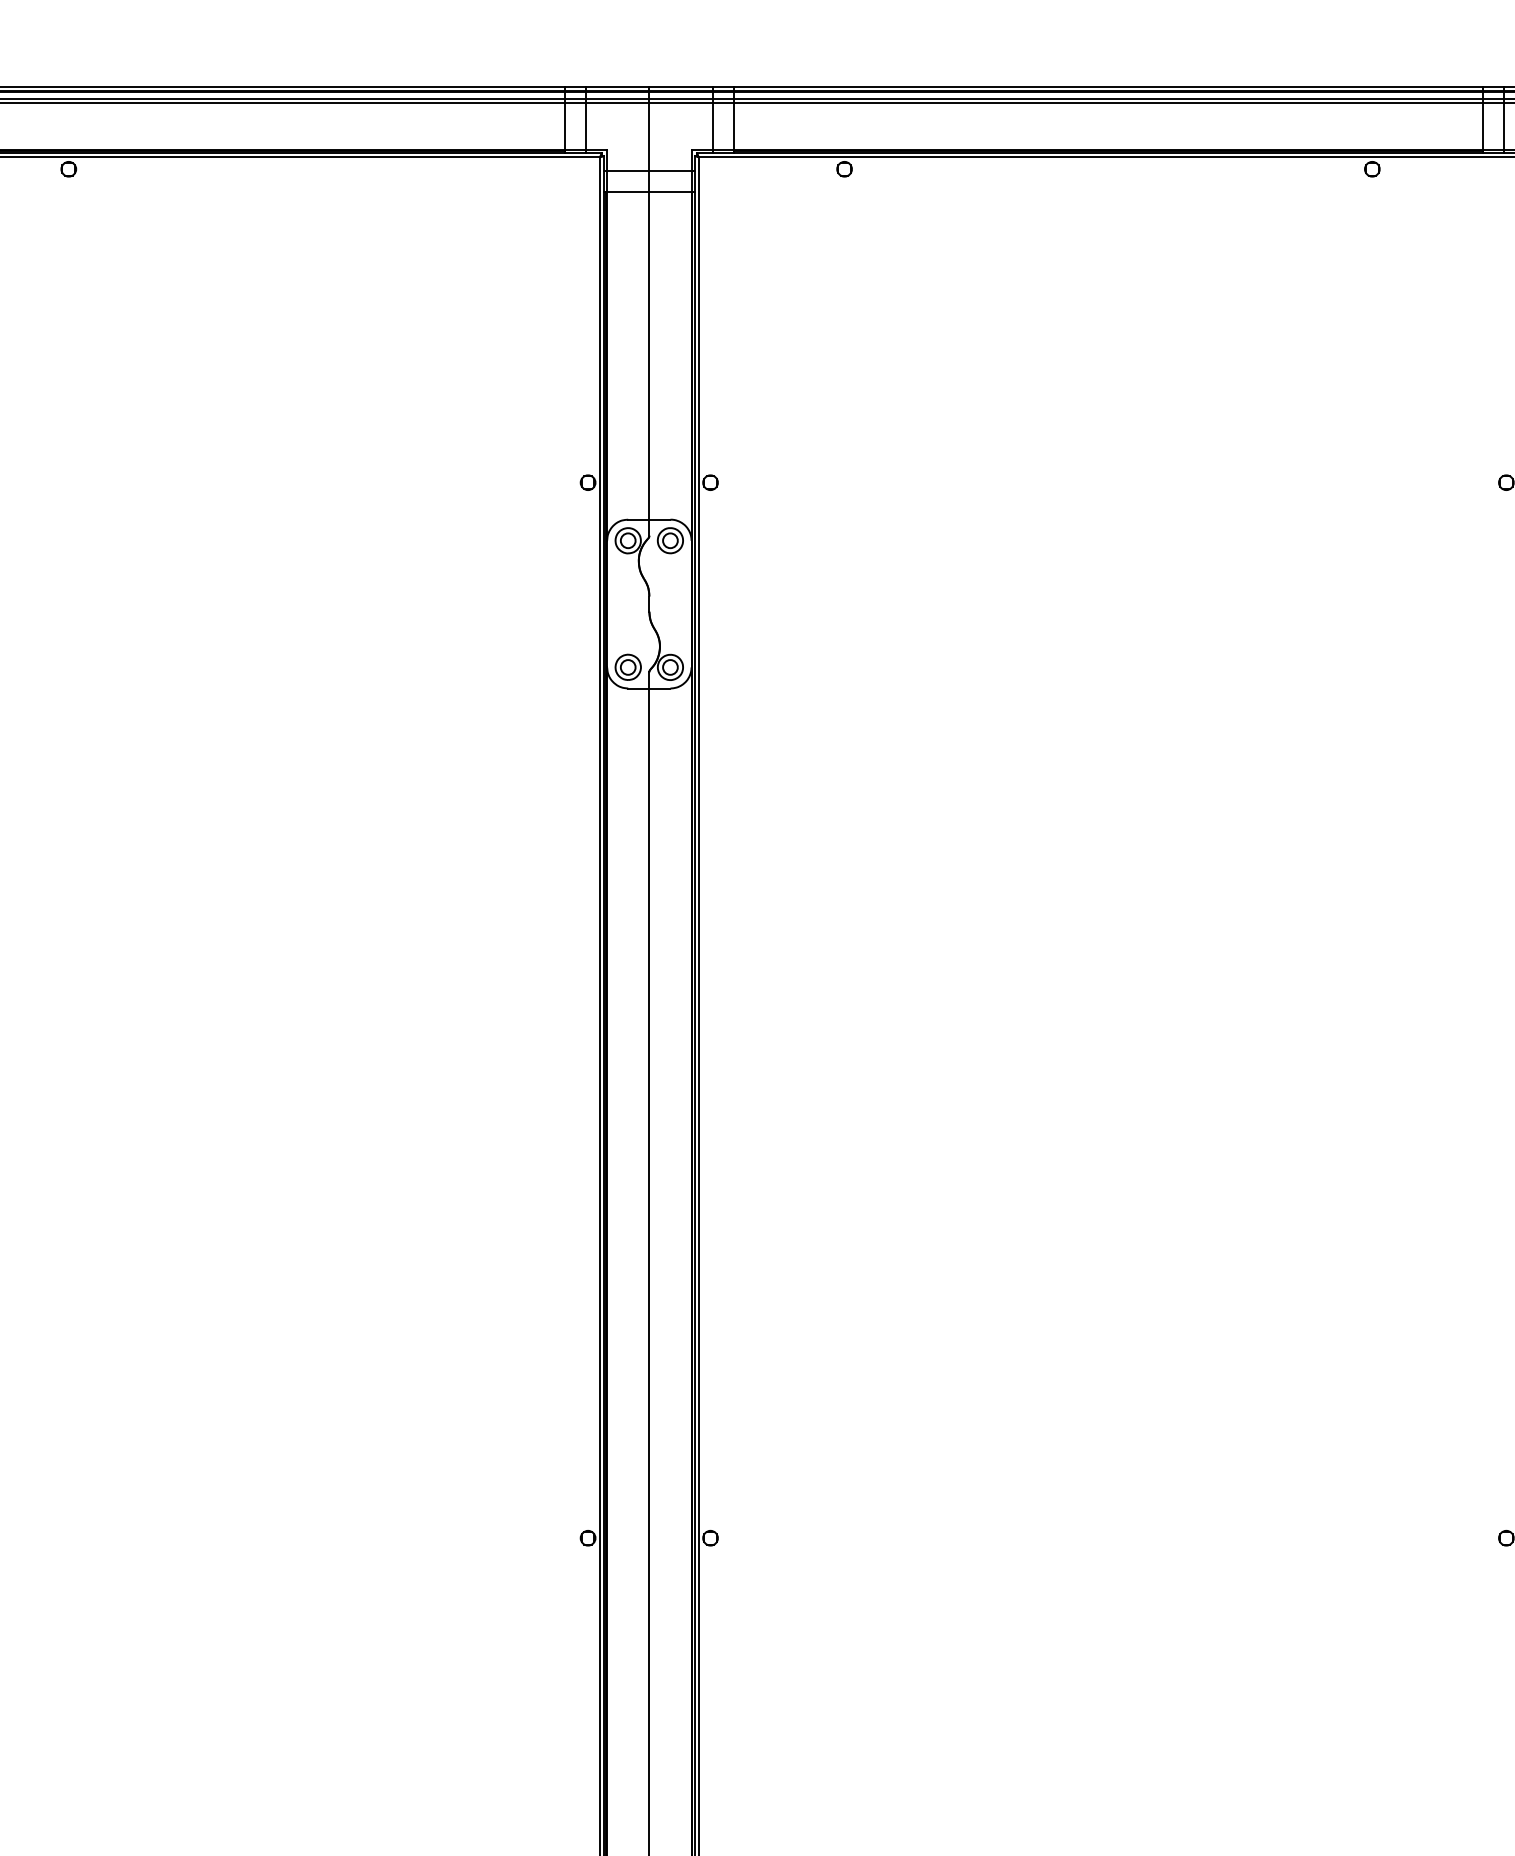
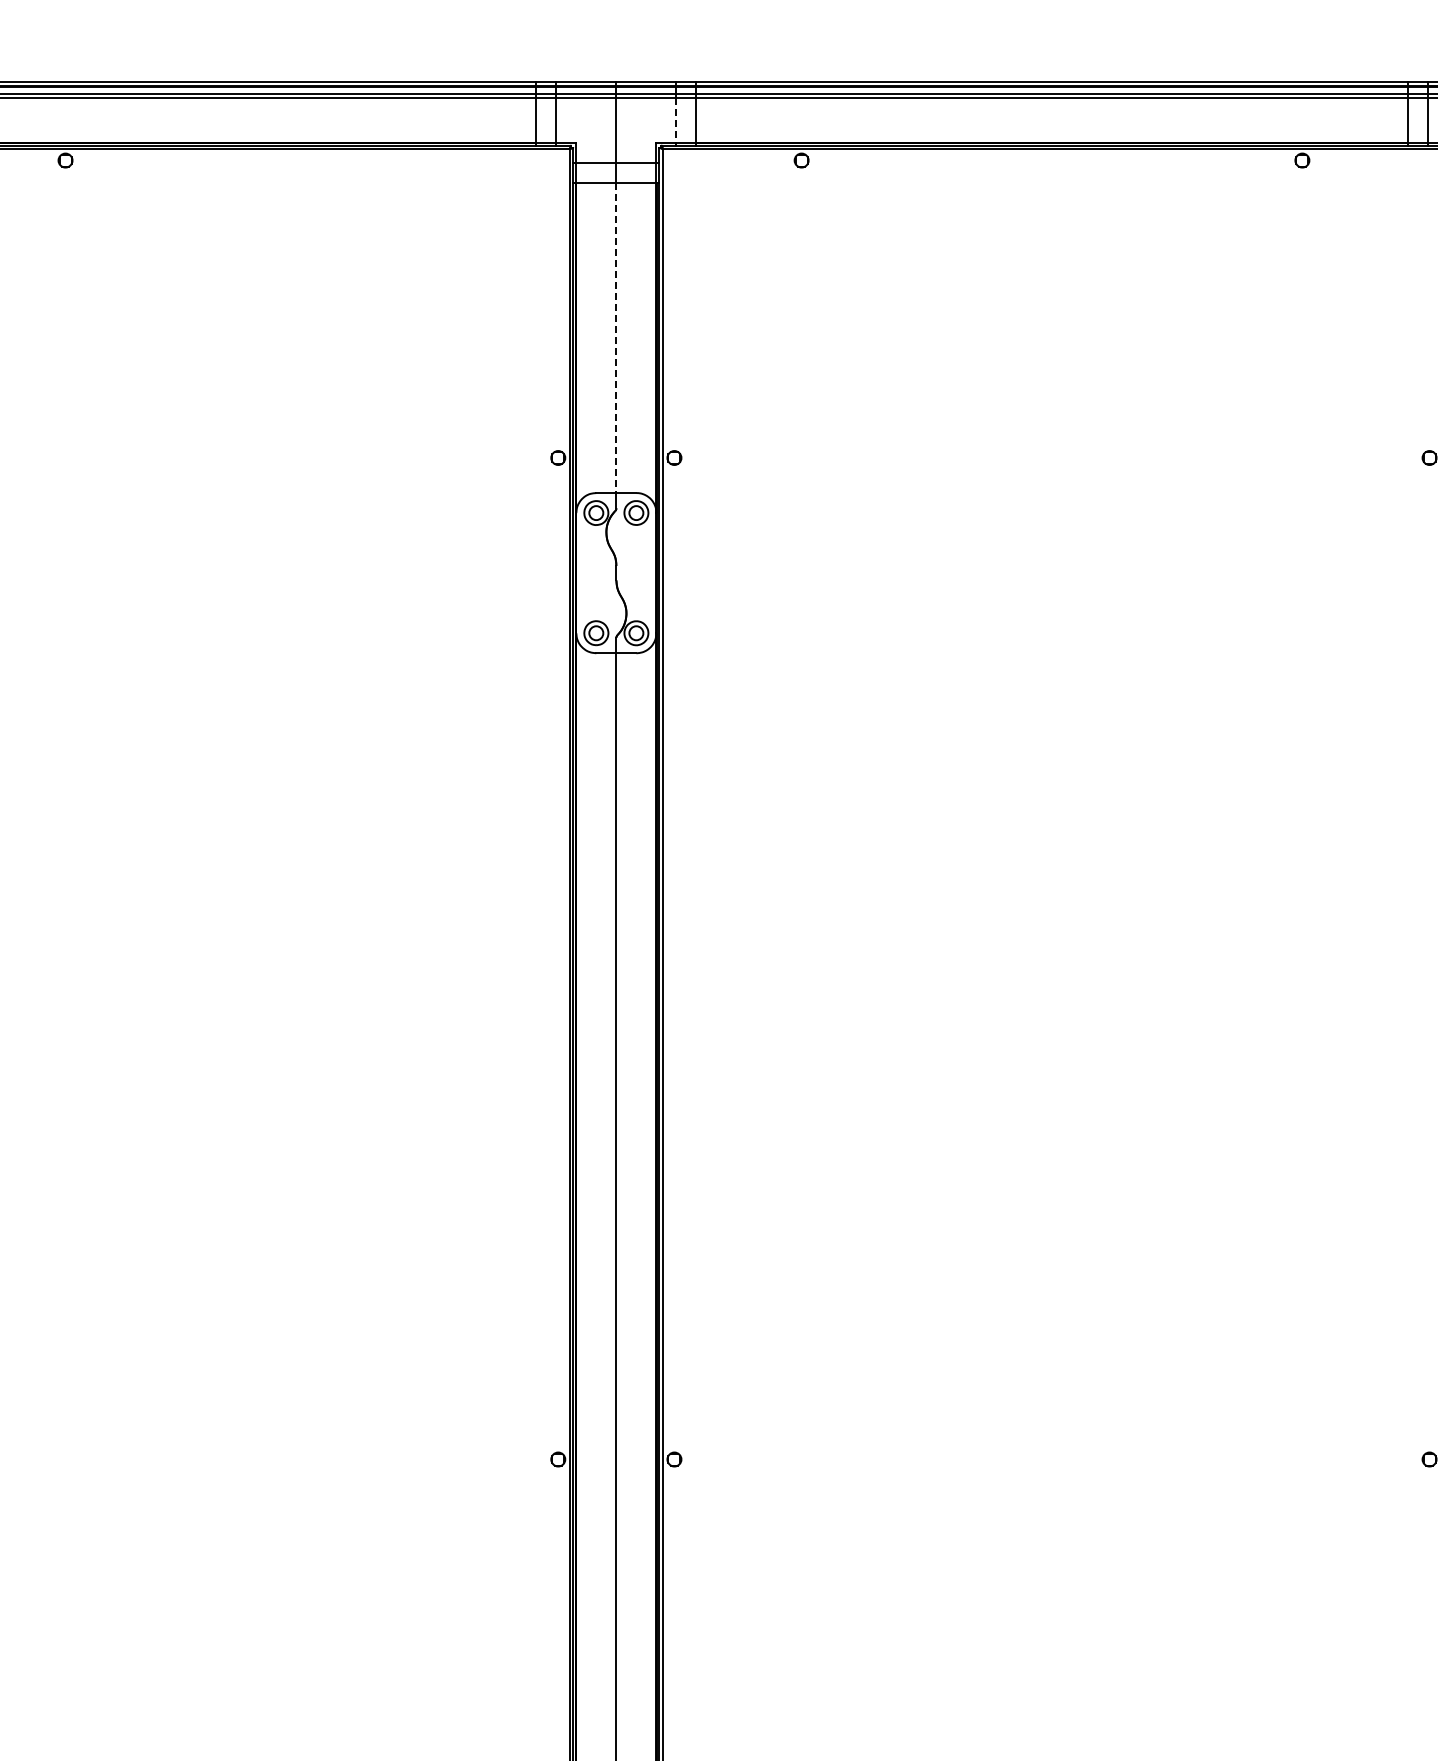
line: (712, 127) -> (676, 120), solid -> dashed
line: (649, 356) -> (616, 338), solid -> dashed

